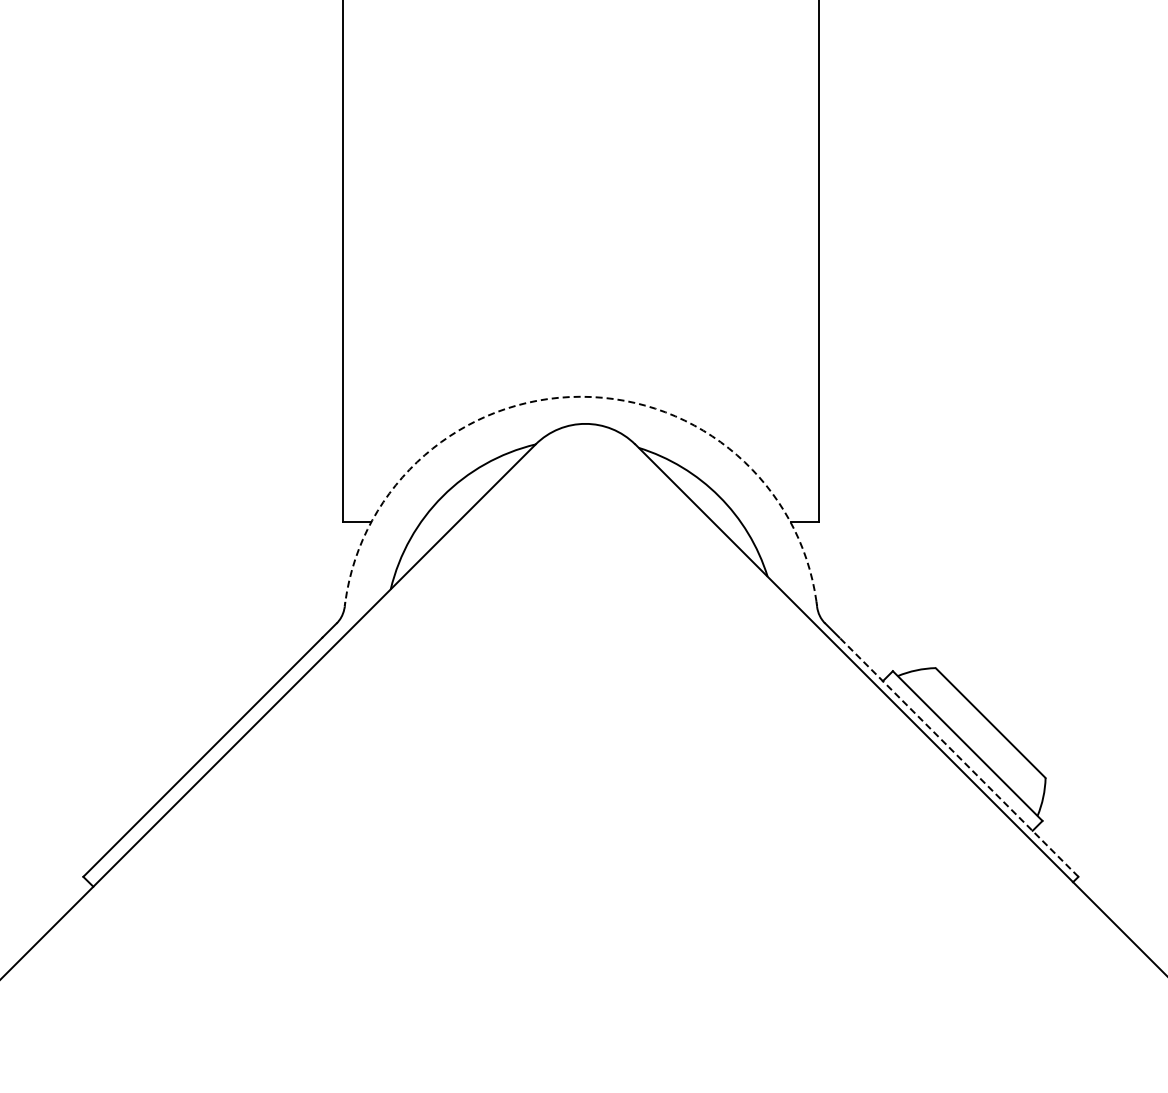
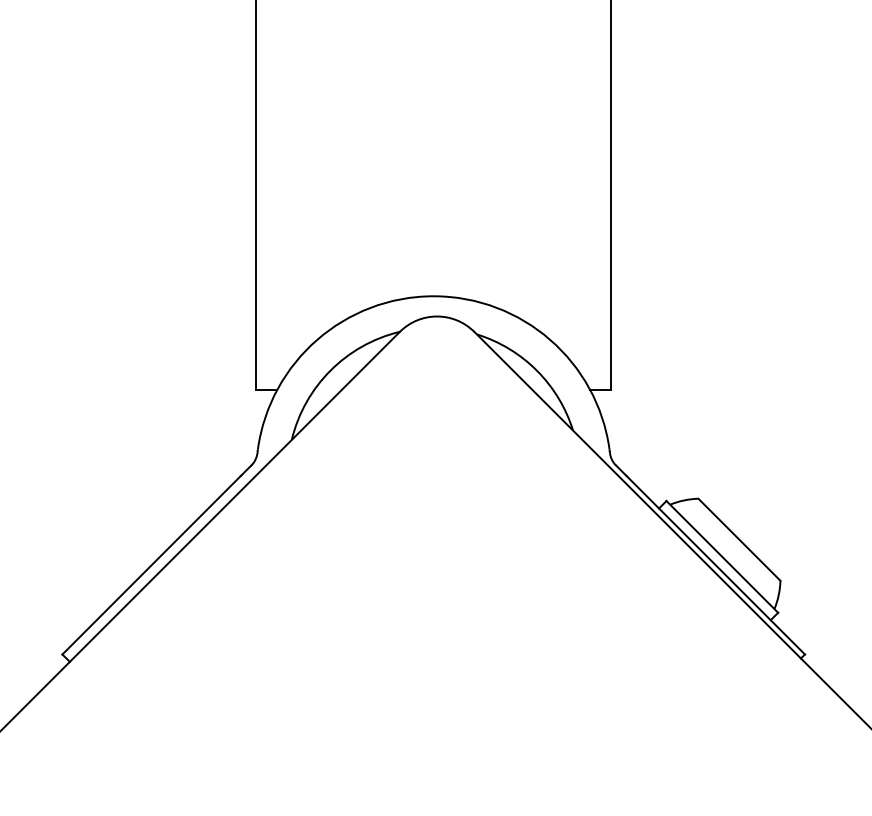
arc: (580, 396) -> (433, 296), dashed -> solid
line: (958, 756) -> (715, 564), dashed -> solid

